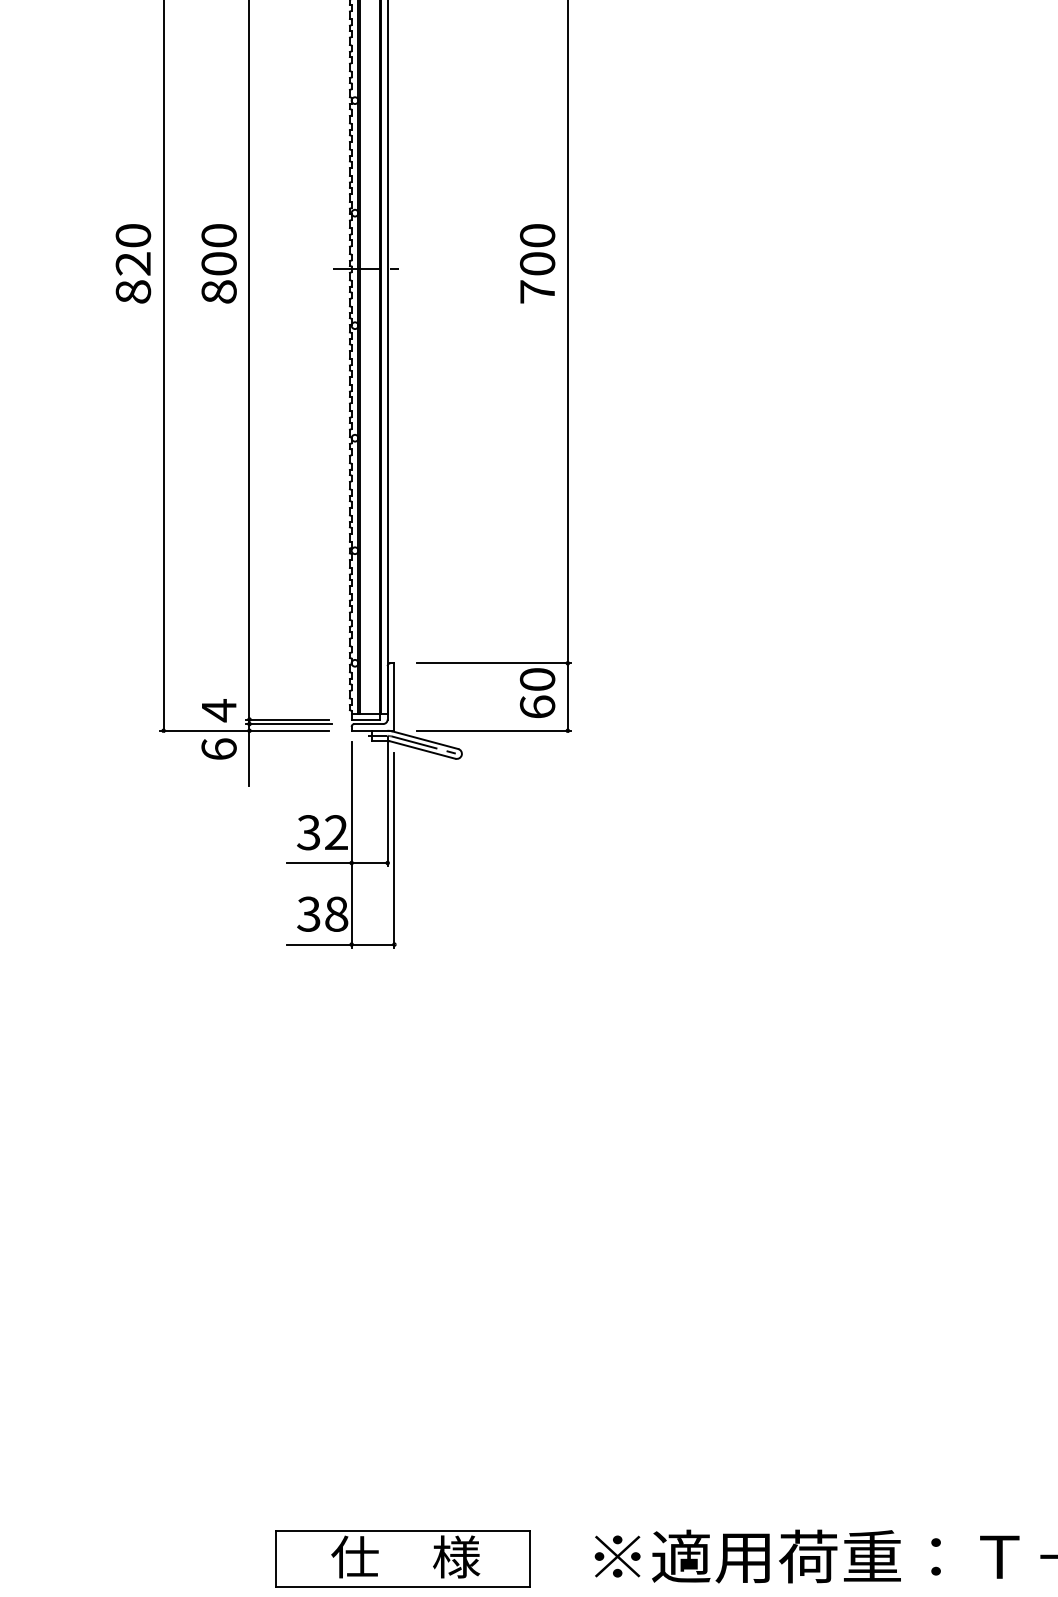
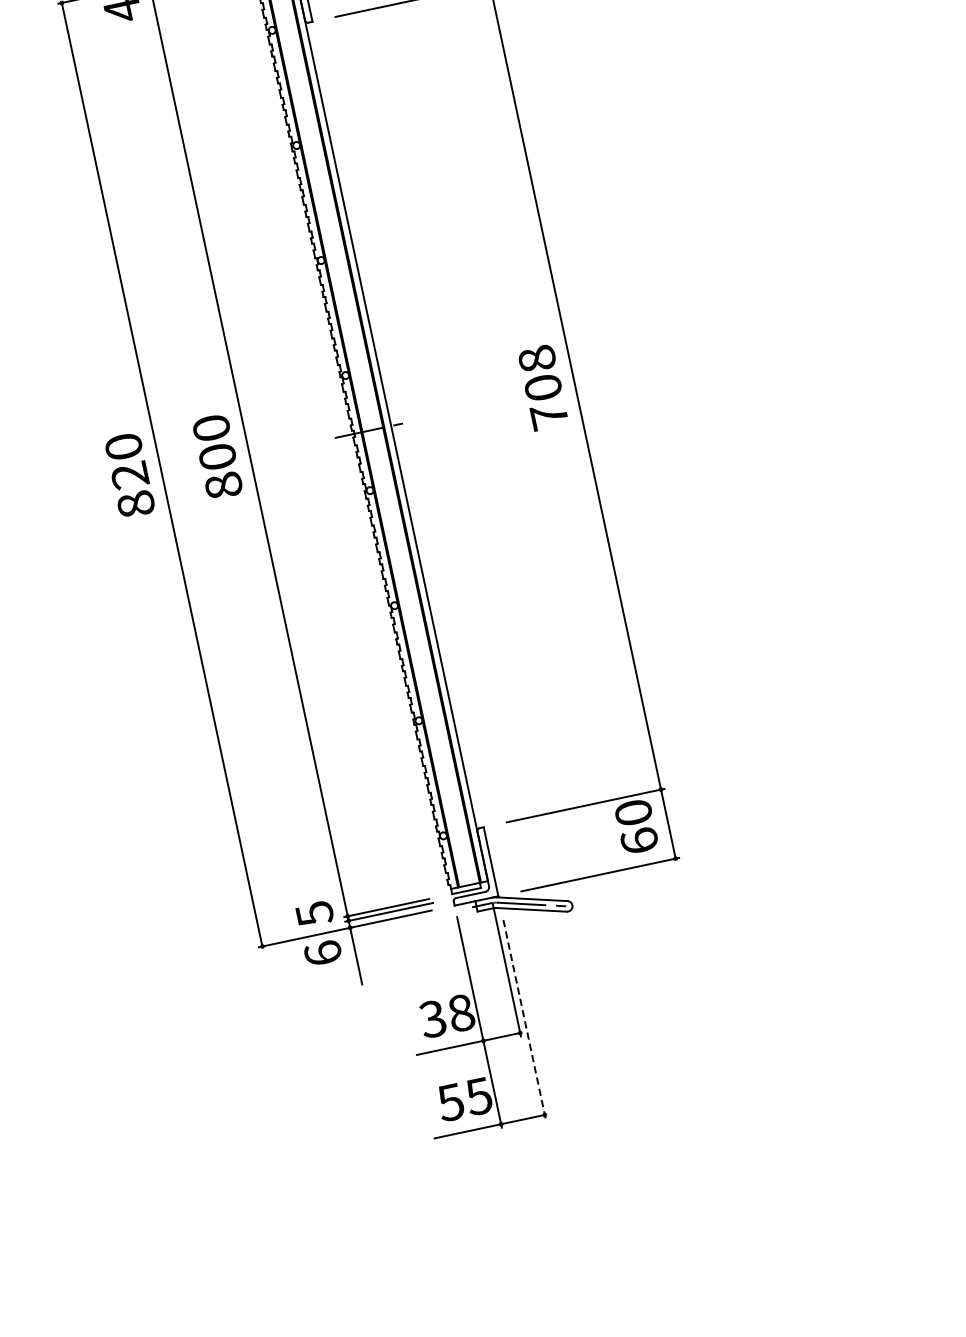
text: (537, 235) -> (537, 358), 700 -> 708
text: (219, 710) -> (315, 913), 4 -> 5
text: (336, 832) -> (461, 1012), 32 -> 38
line: (394, 850) -> (524, 1018), solid -> dashed
text: (322, 913) -> (464, 1098), 38 -> 55

